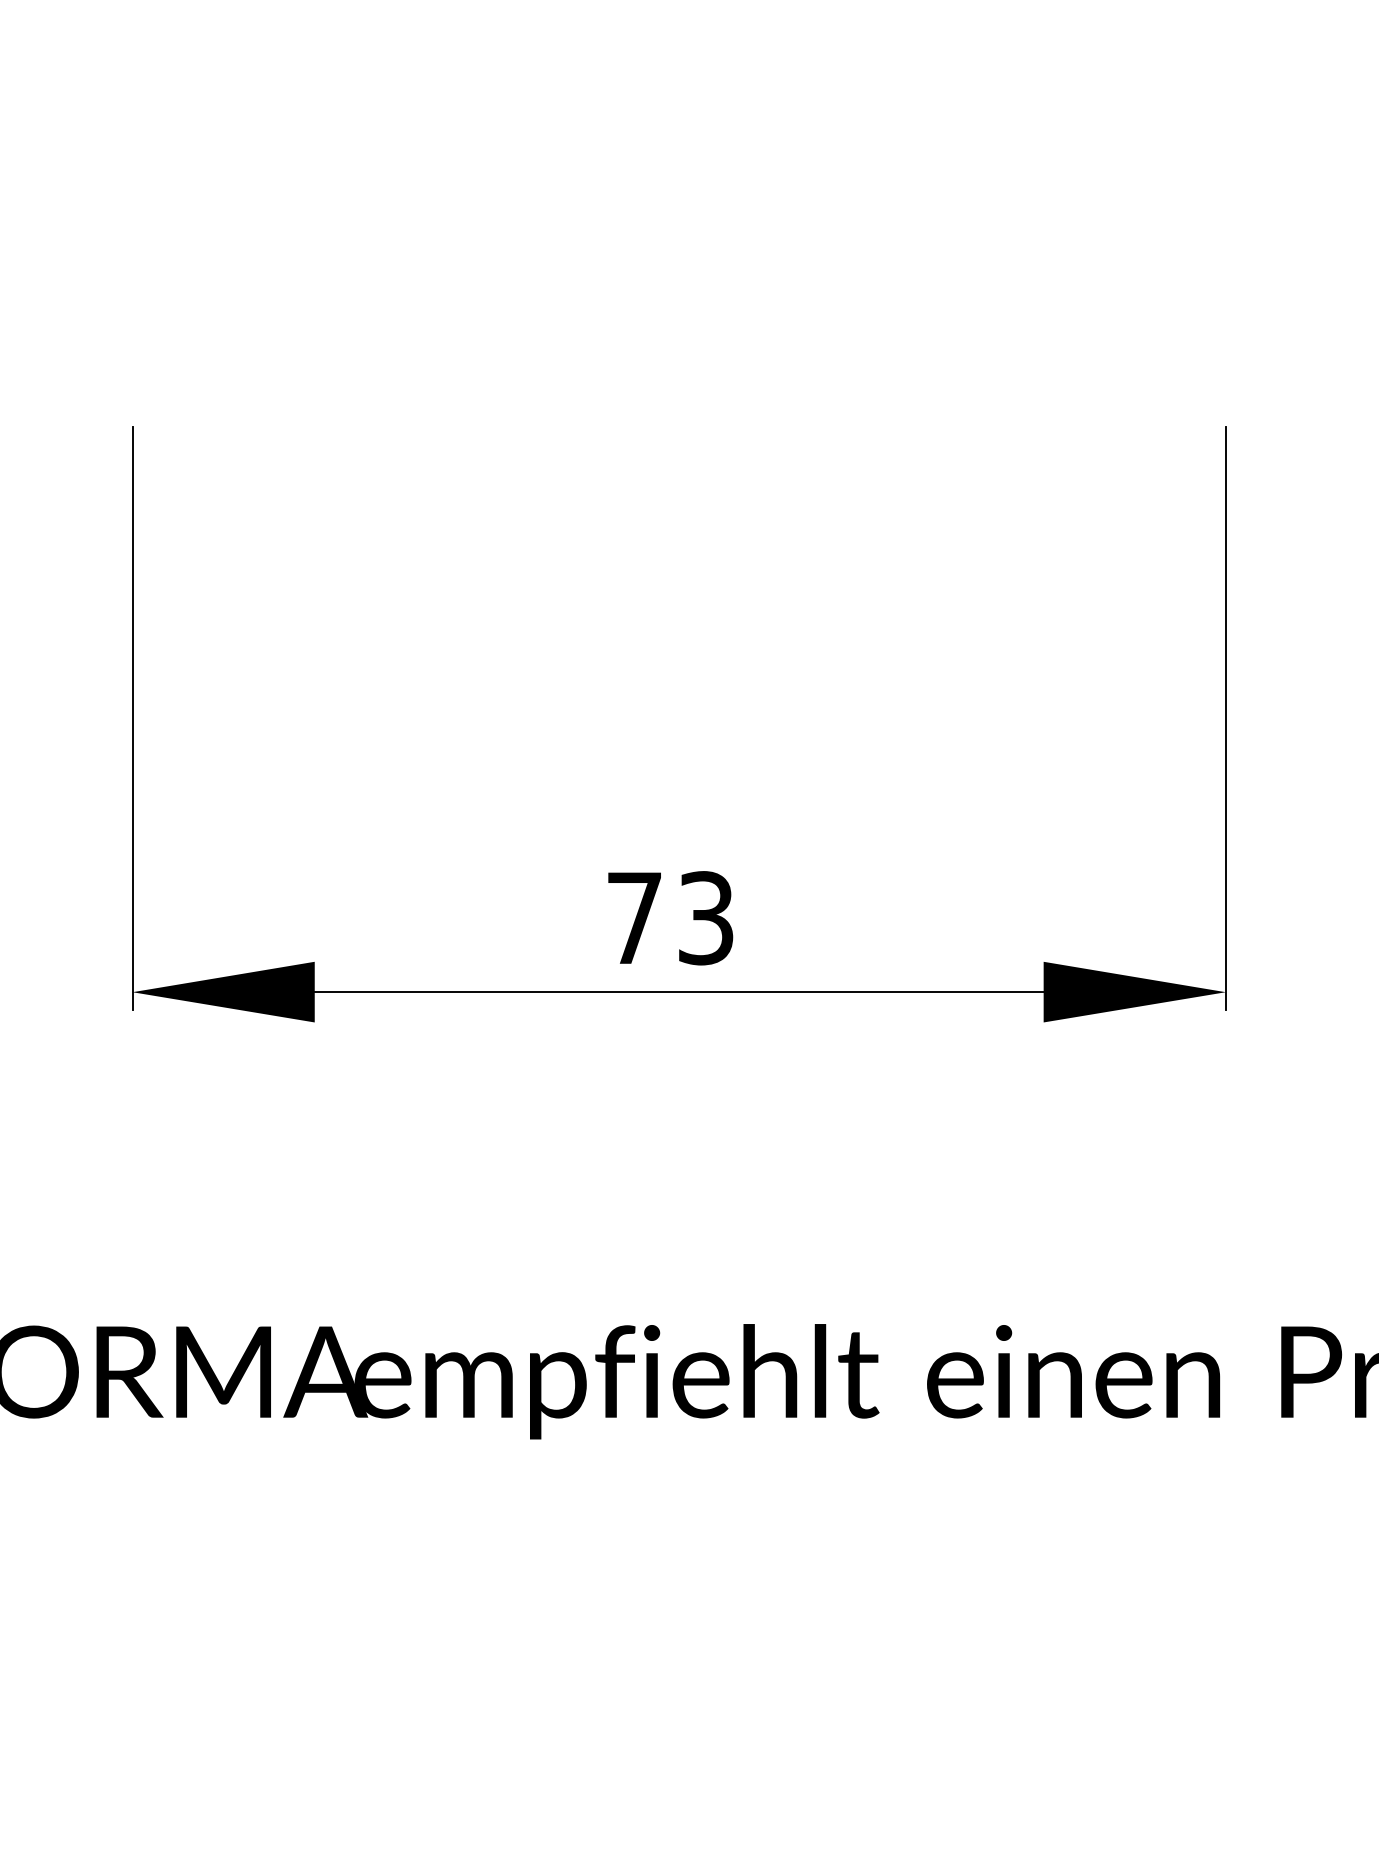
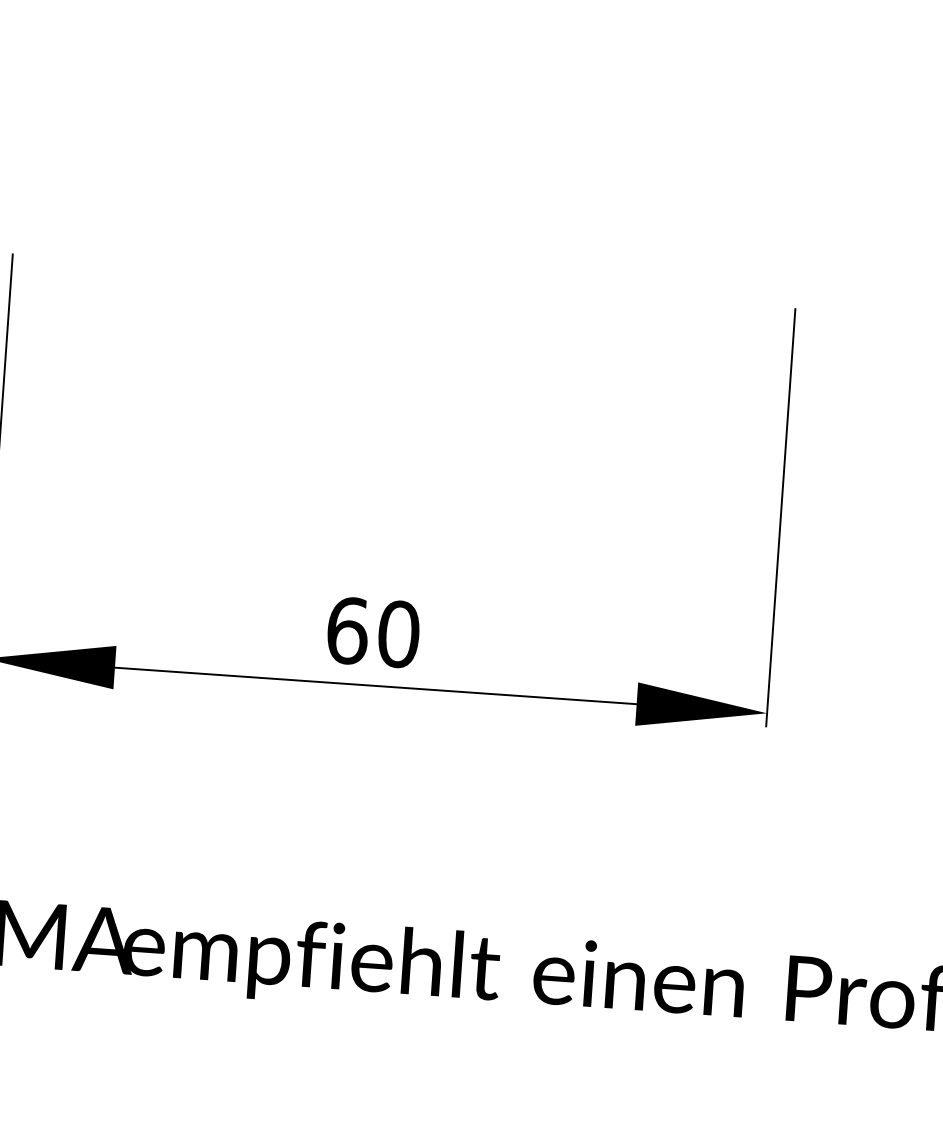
text: (670, 918) -> (373, 632), 73 -> 60

